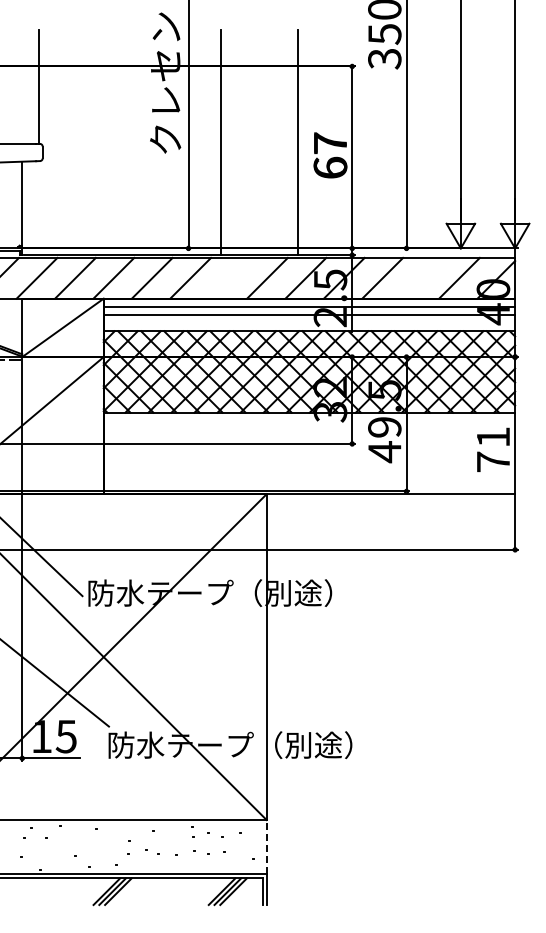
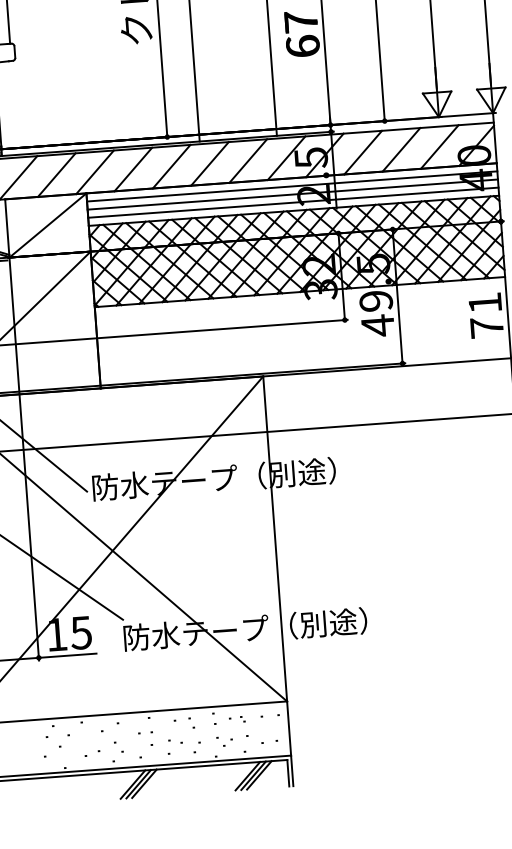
line: (228, 277) -> (209, 163), added
line: (420, 277) -> (400, 149), added
line: (309, 323) -> (293, 203), added
line: (266, 846) -> (288, 727), dashed -> solid

